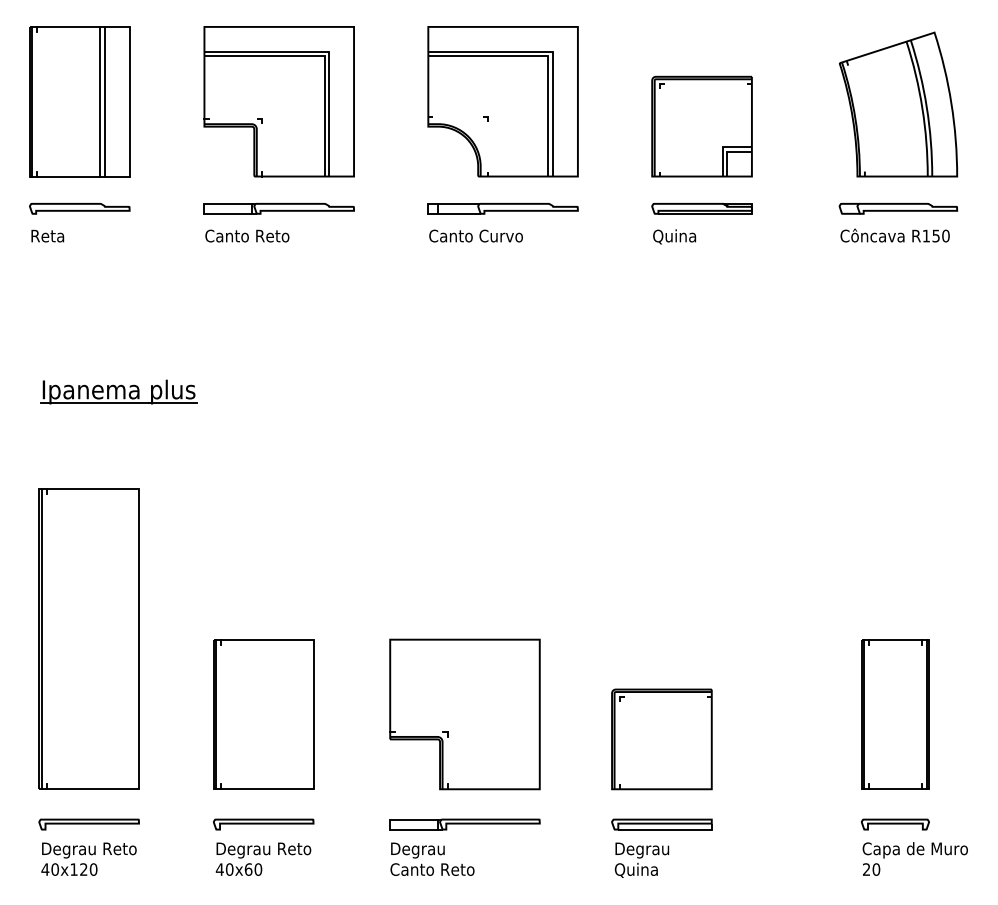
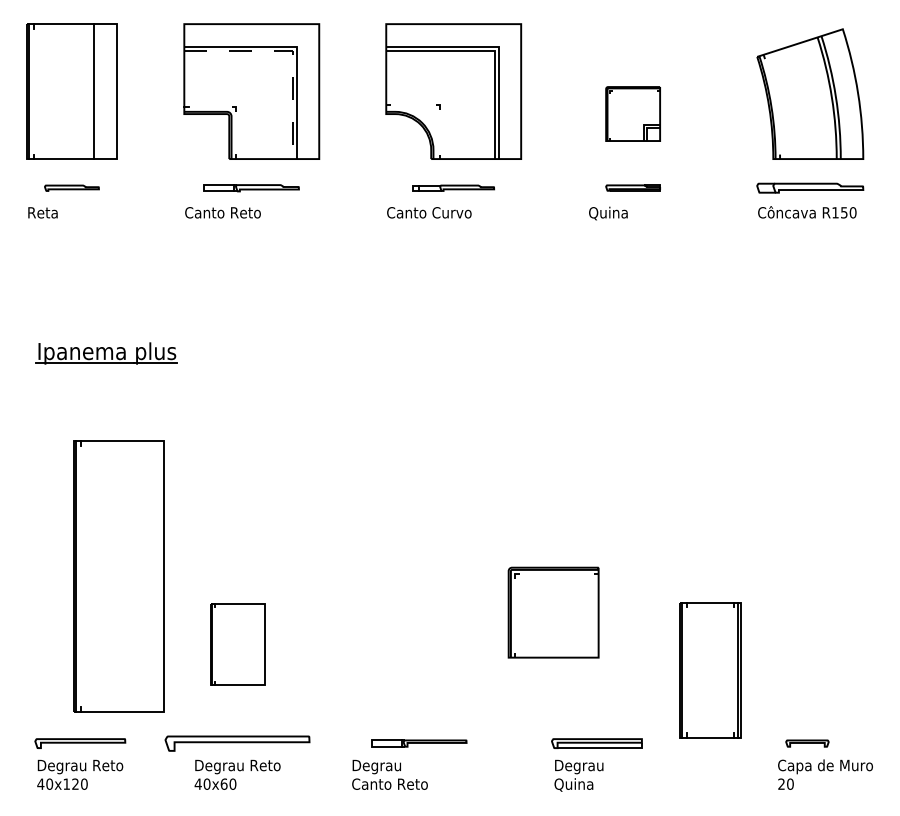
line: (324, 56) -> (292, 50), solid -> dashed
line: (100, 101) -> (90, 91), removed
part: (701, 126) -> (632, 113), size x0.6
part: (79, 208) -> (71, 187), size x0.6
part: (278, 208) -> (251, 187), size x0.7
part: (502, 208) -> (453, 187), size x0.6
part: (701, 208) -> (632, 187), size x0.6
part: (88, 638) -> (118, 575), moved
part: (263, 714) -> (237, 644), size x0.6
part: (464, 714) -> (418, 644), removed
part: (895, 714) -> (710, 670), moved
part: (661, 739) -> (553, 612), moved
part: (263, 824) -> (237, 743), size x1.6
part: (464, 824) -> (418, 743), size x0.7
part: (894, 824) -> (806, 743), size x0.7

